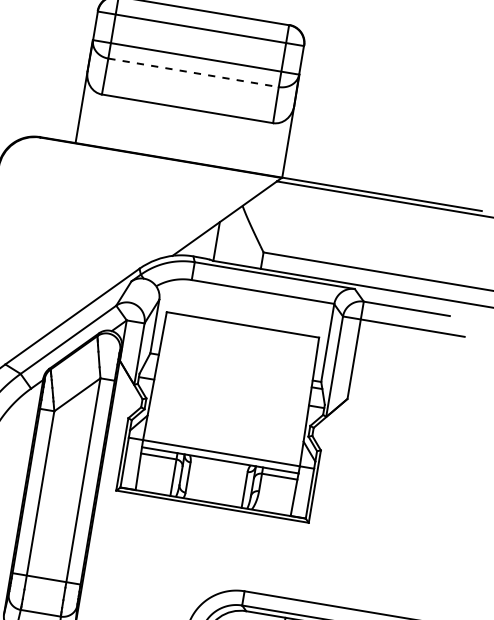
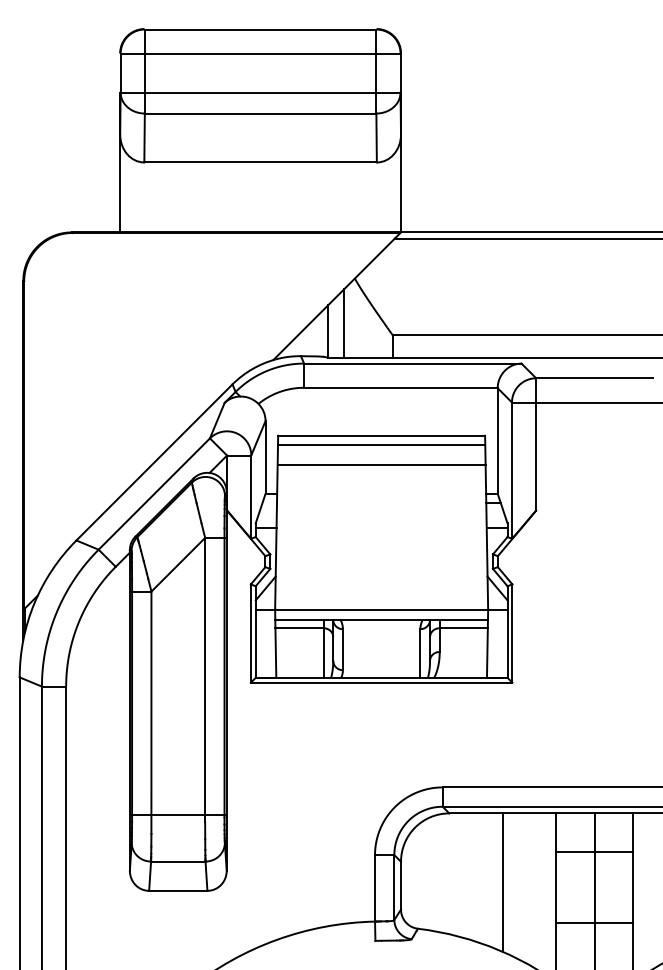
line: (193, 72) -> (260, 113), dashed -> solid
line: (229, 236) -> (344, 322), added
line: (241, 332) -> (381, 445), added
line: (239, 346) -> (381, 464), added

